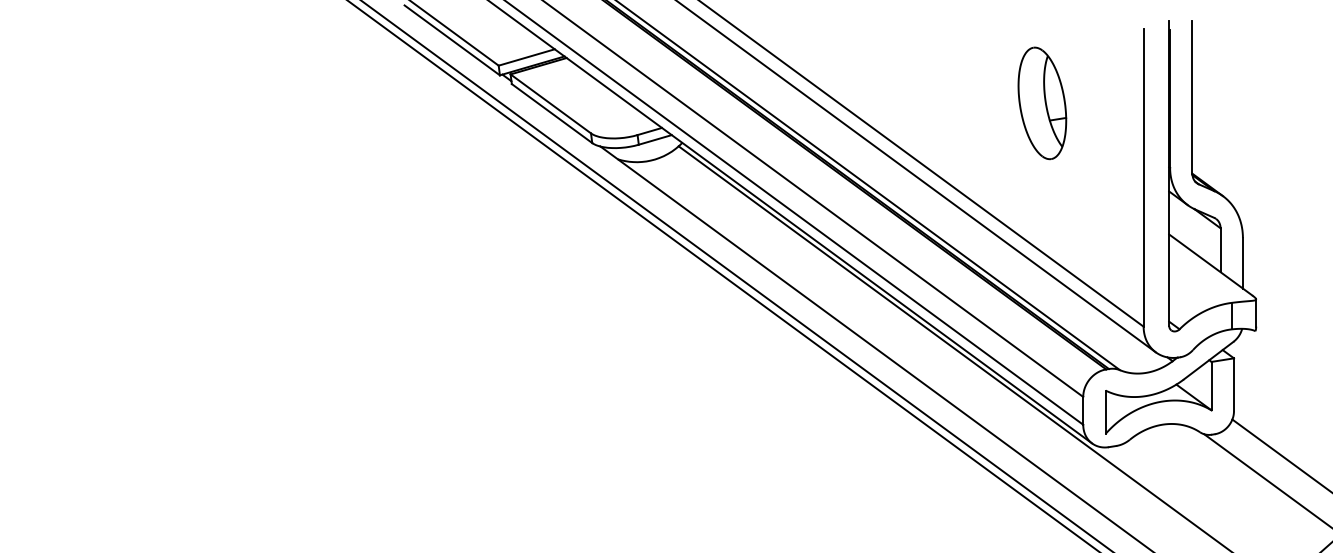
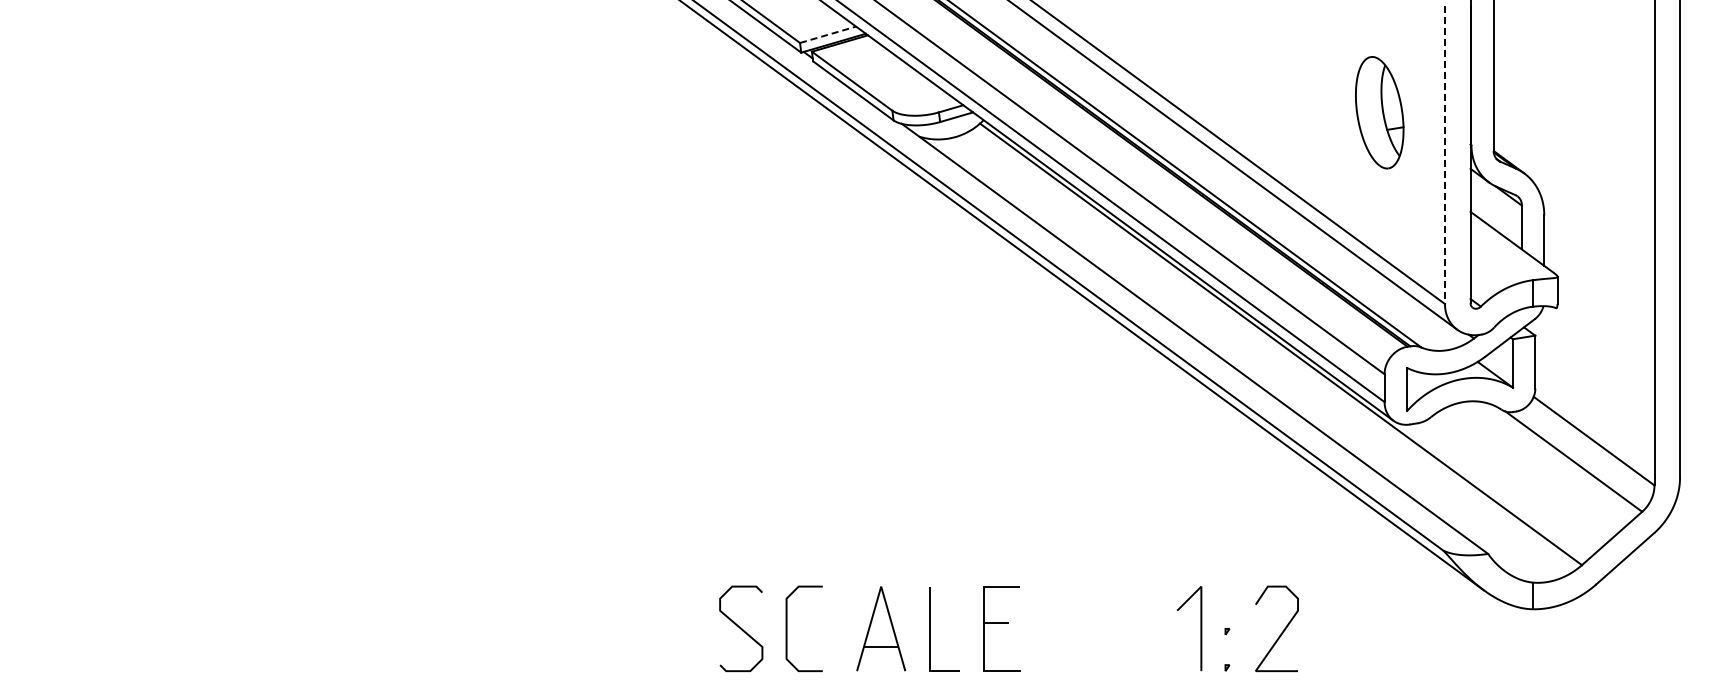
line: (527, 57) -> (828, 34), solid -> dashed
part: (1042, 103) -> (1379, 112), moved
line: (1143, 178) -> (1444, 155), solid -> dashed

